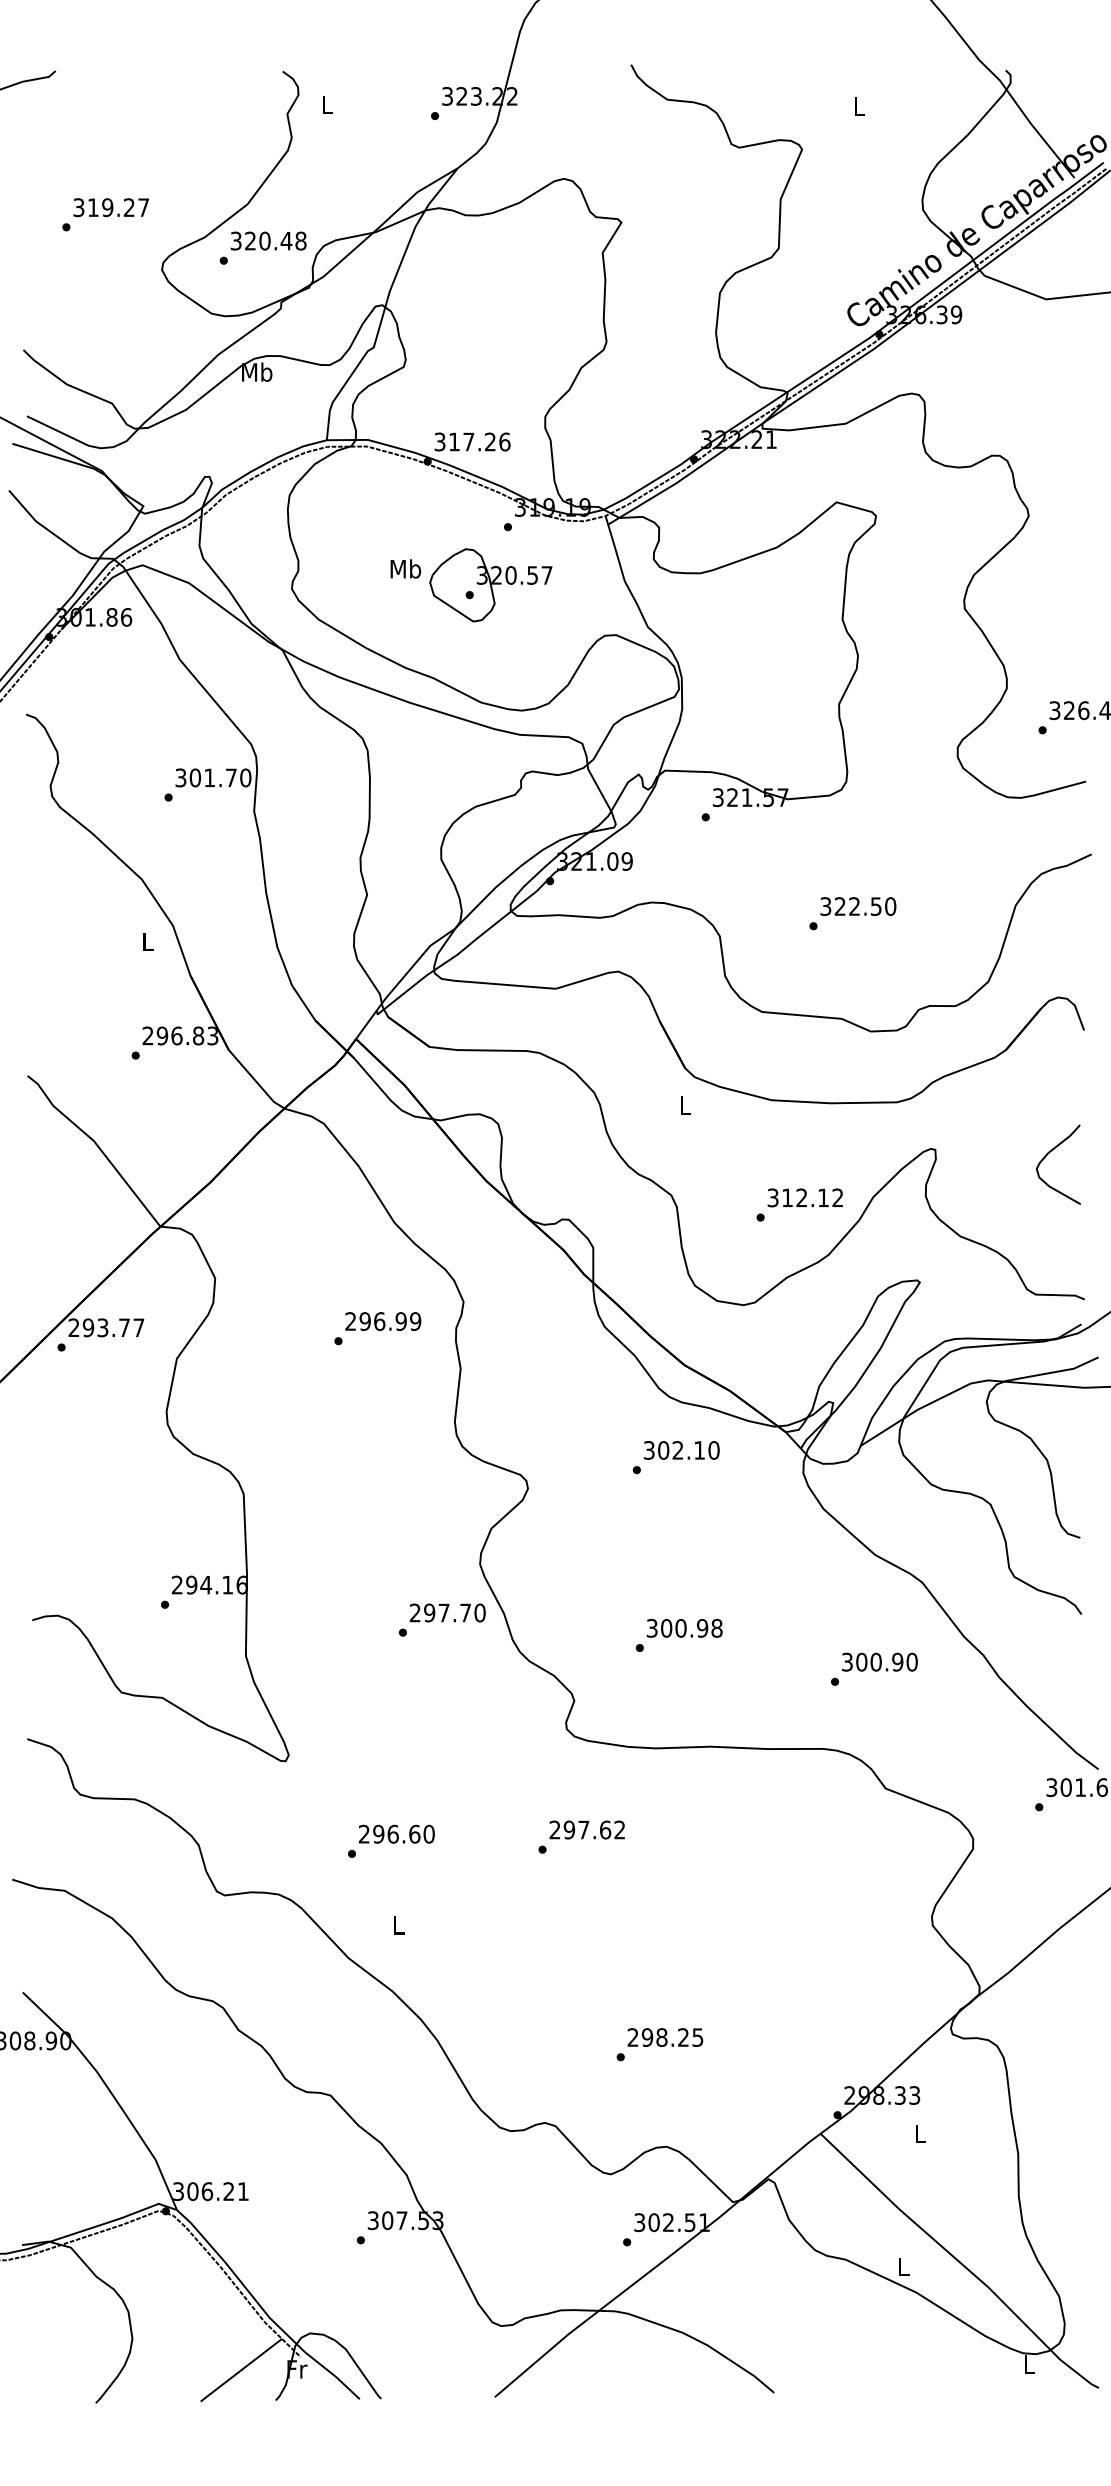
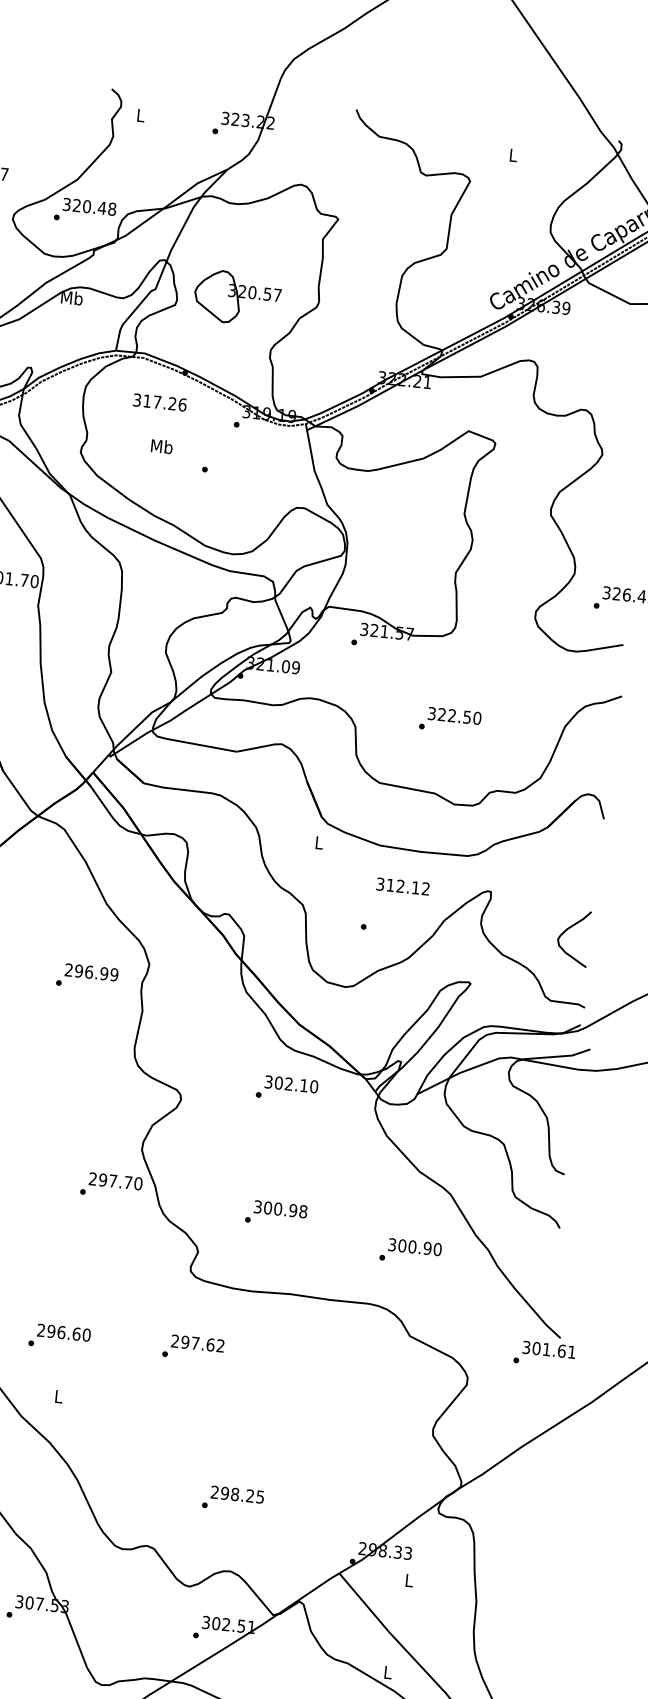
text: (472, 441) -> (159, 402), moved
part: (490, 585) -> (237, 298), moved
curve: (1048, 1154) -> (567, 930), moved
text: (804, 1197) -> (402, 886), moved

